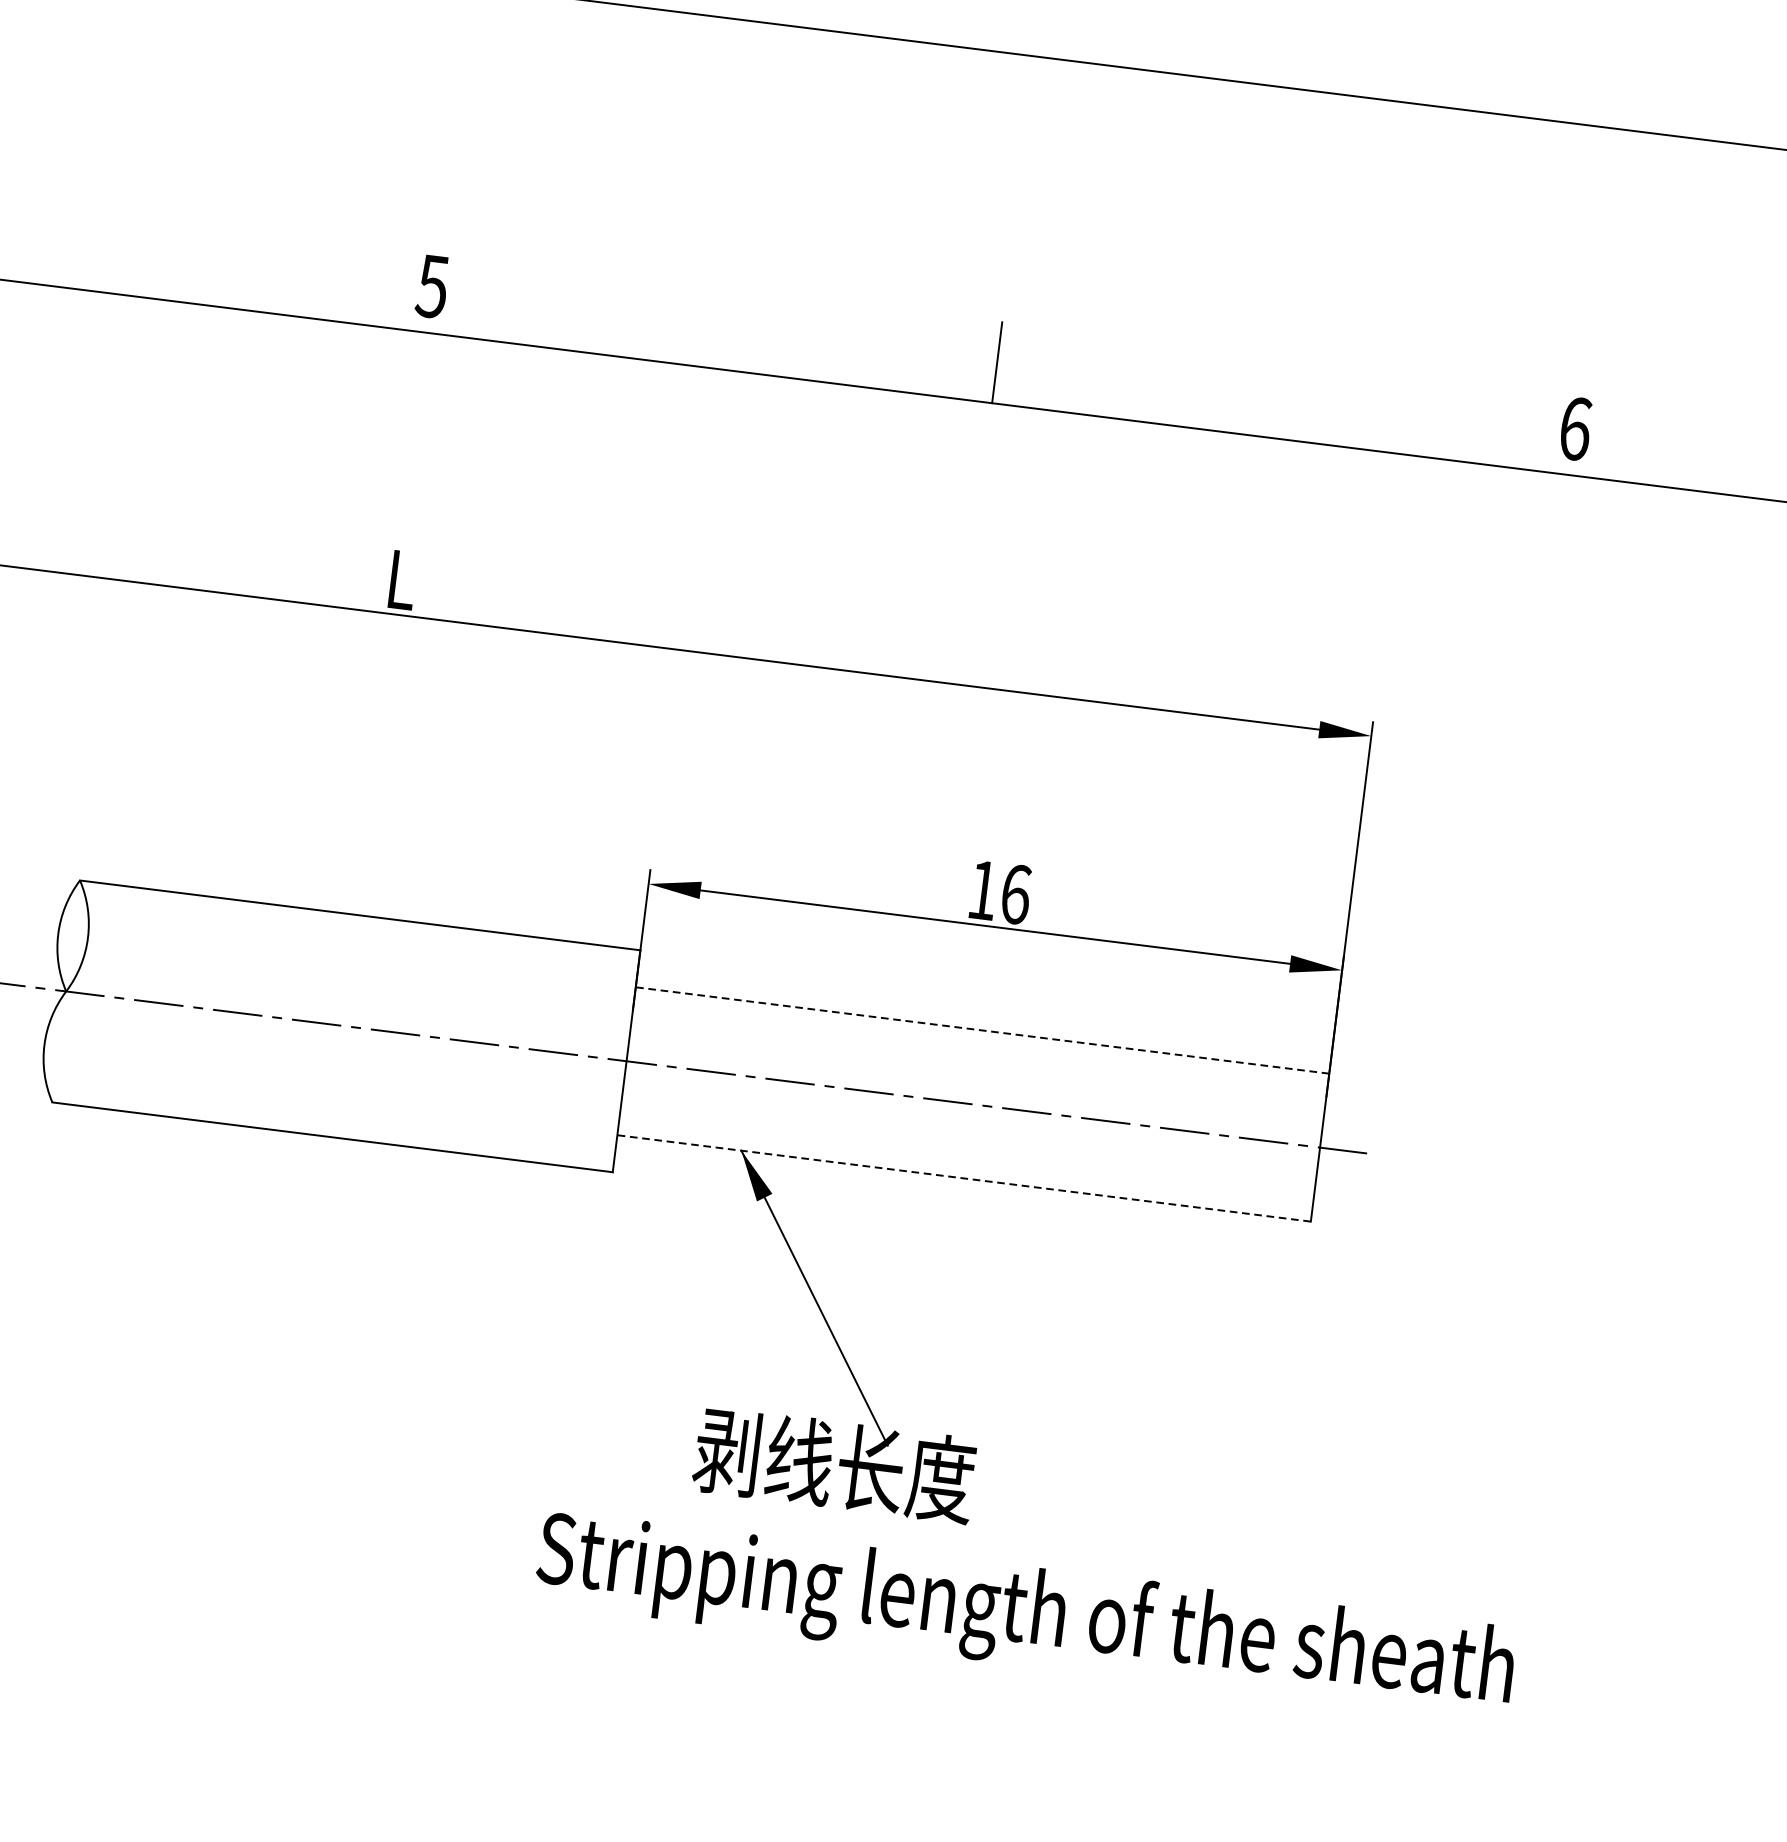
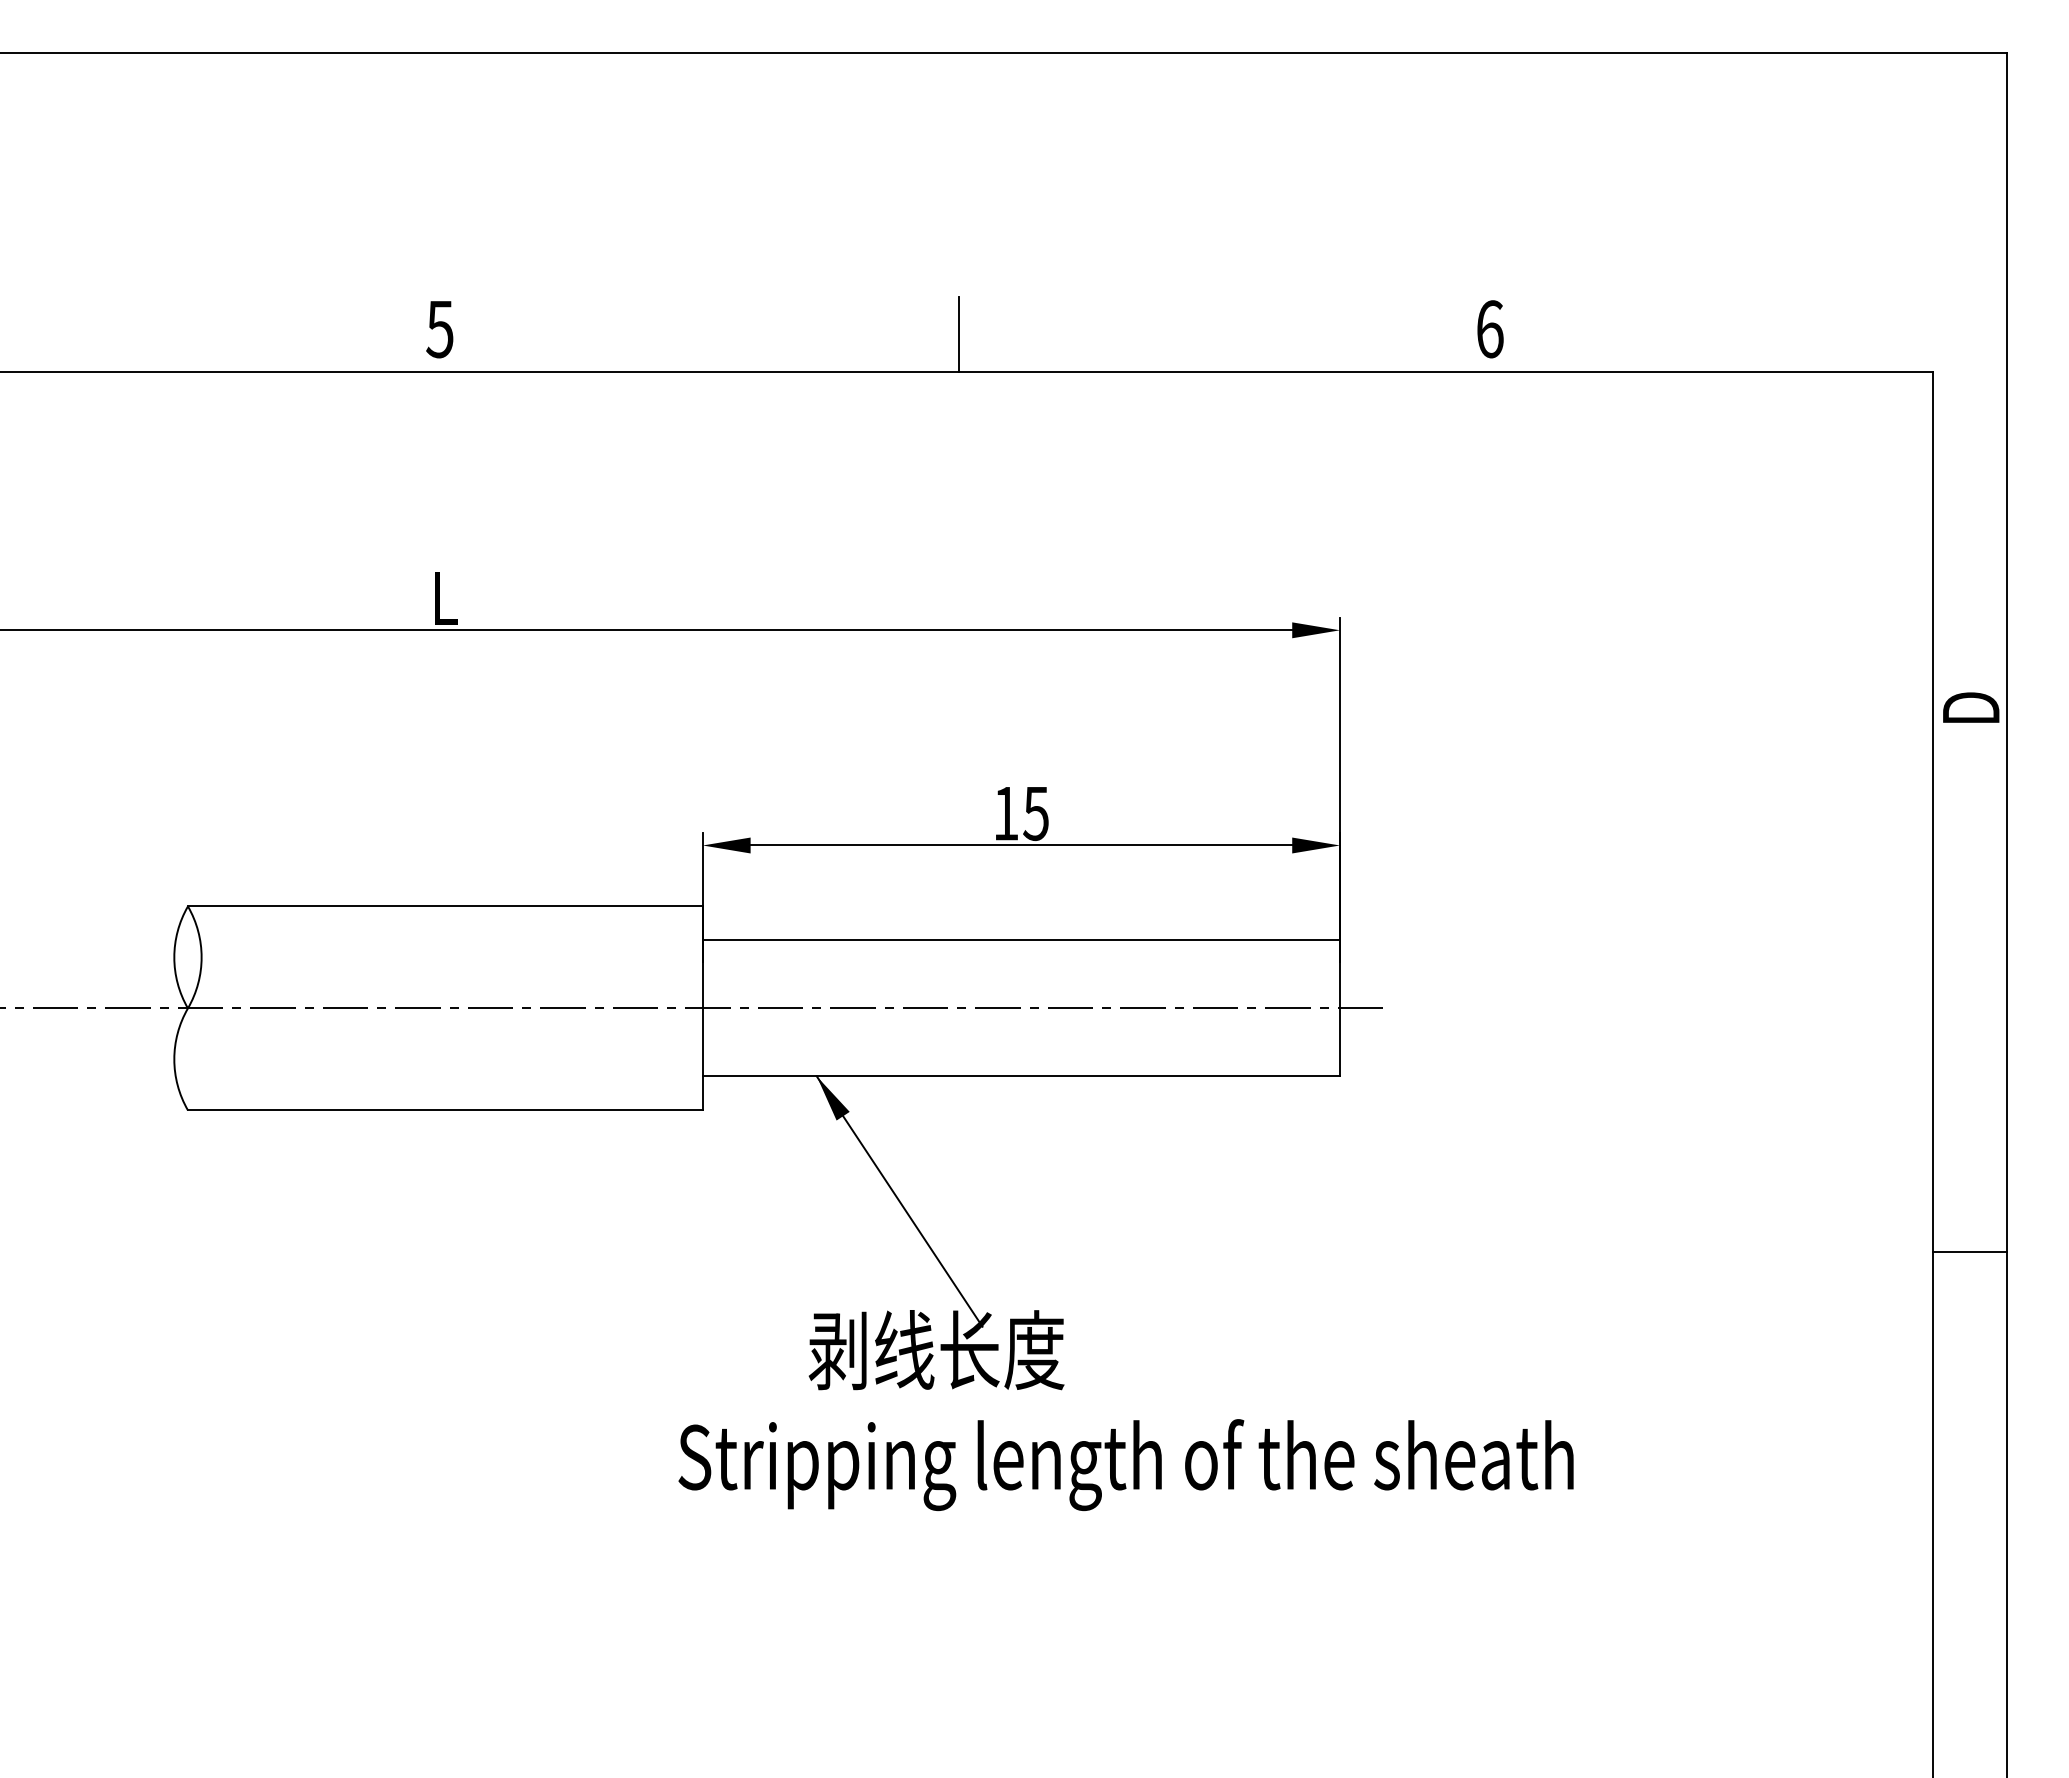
text: (1016, 894) -> (1036, 813), 16 -> 15
line: (982, 1030) -> (1021, 940), dashed -> solid
line: (964, 1178) -> (1021, 1076), dashed -> solid

